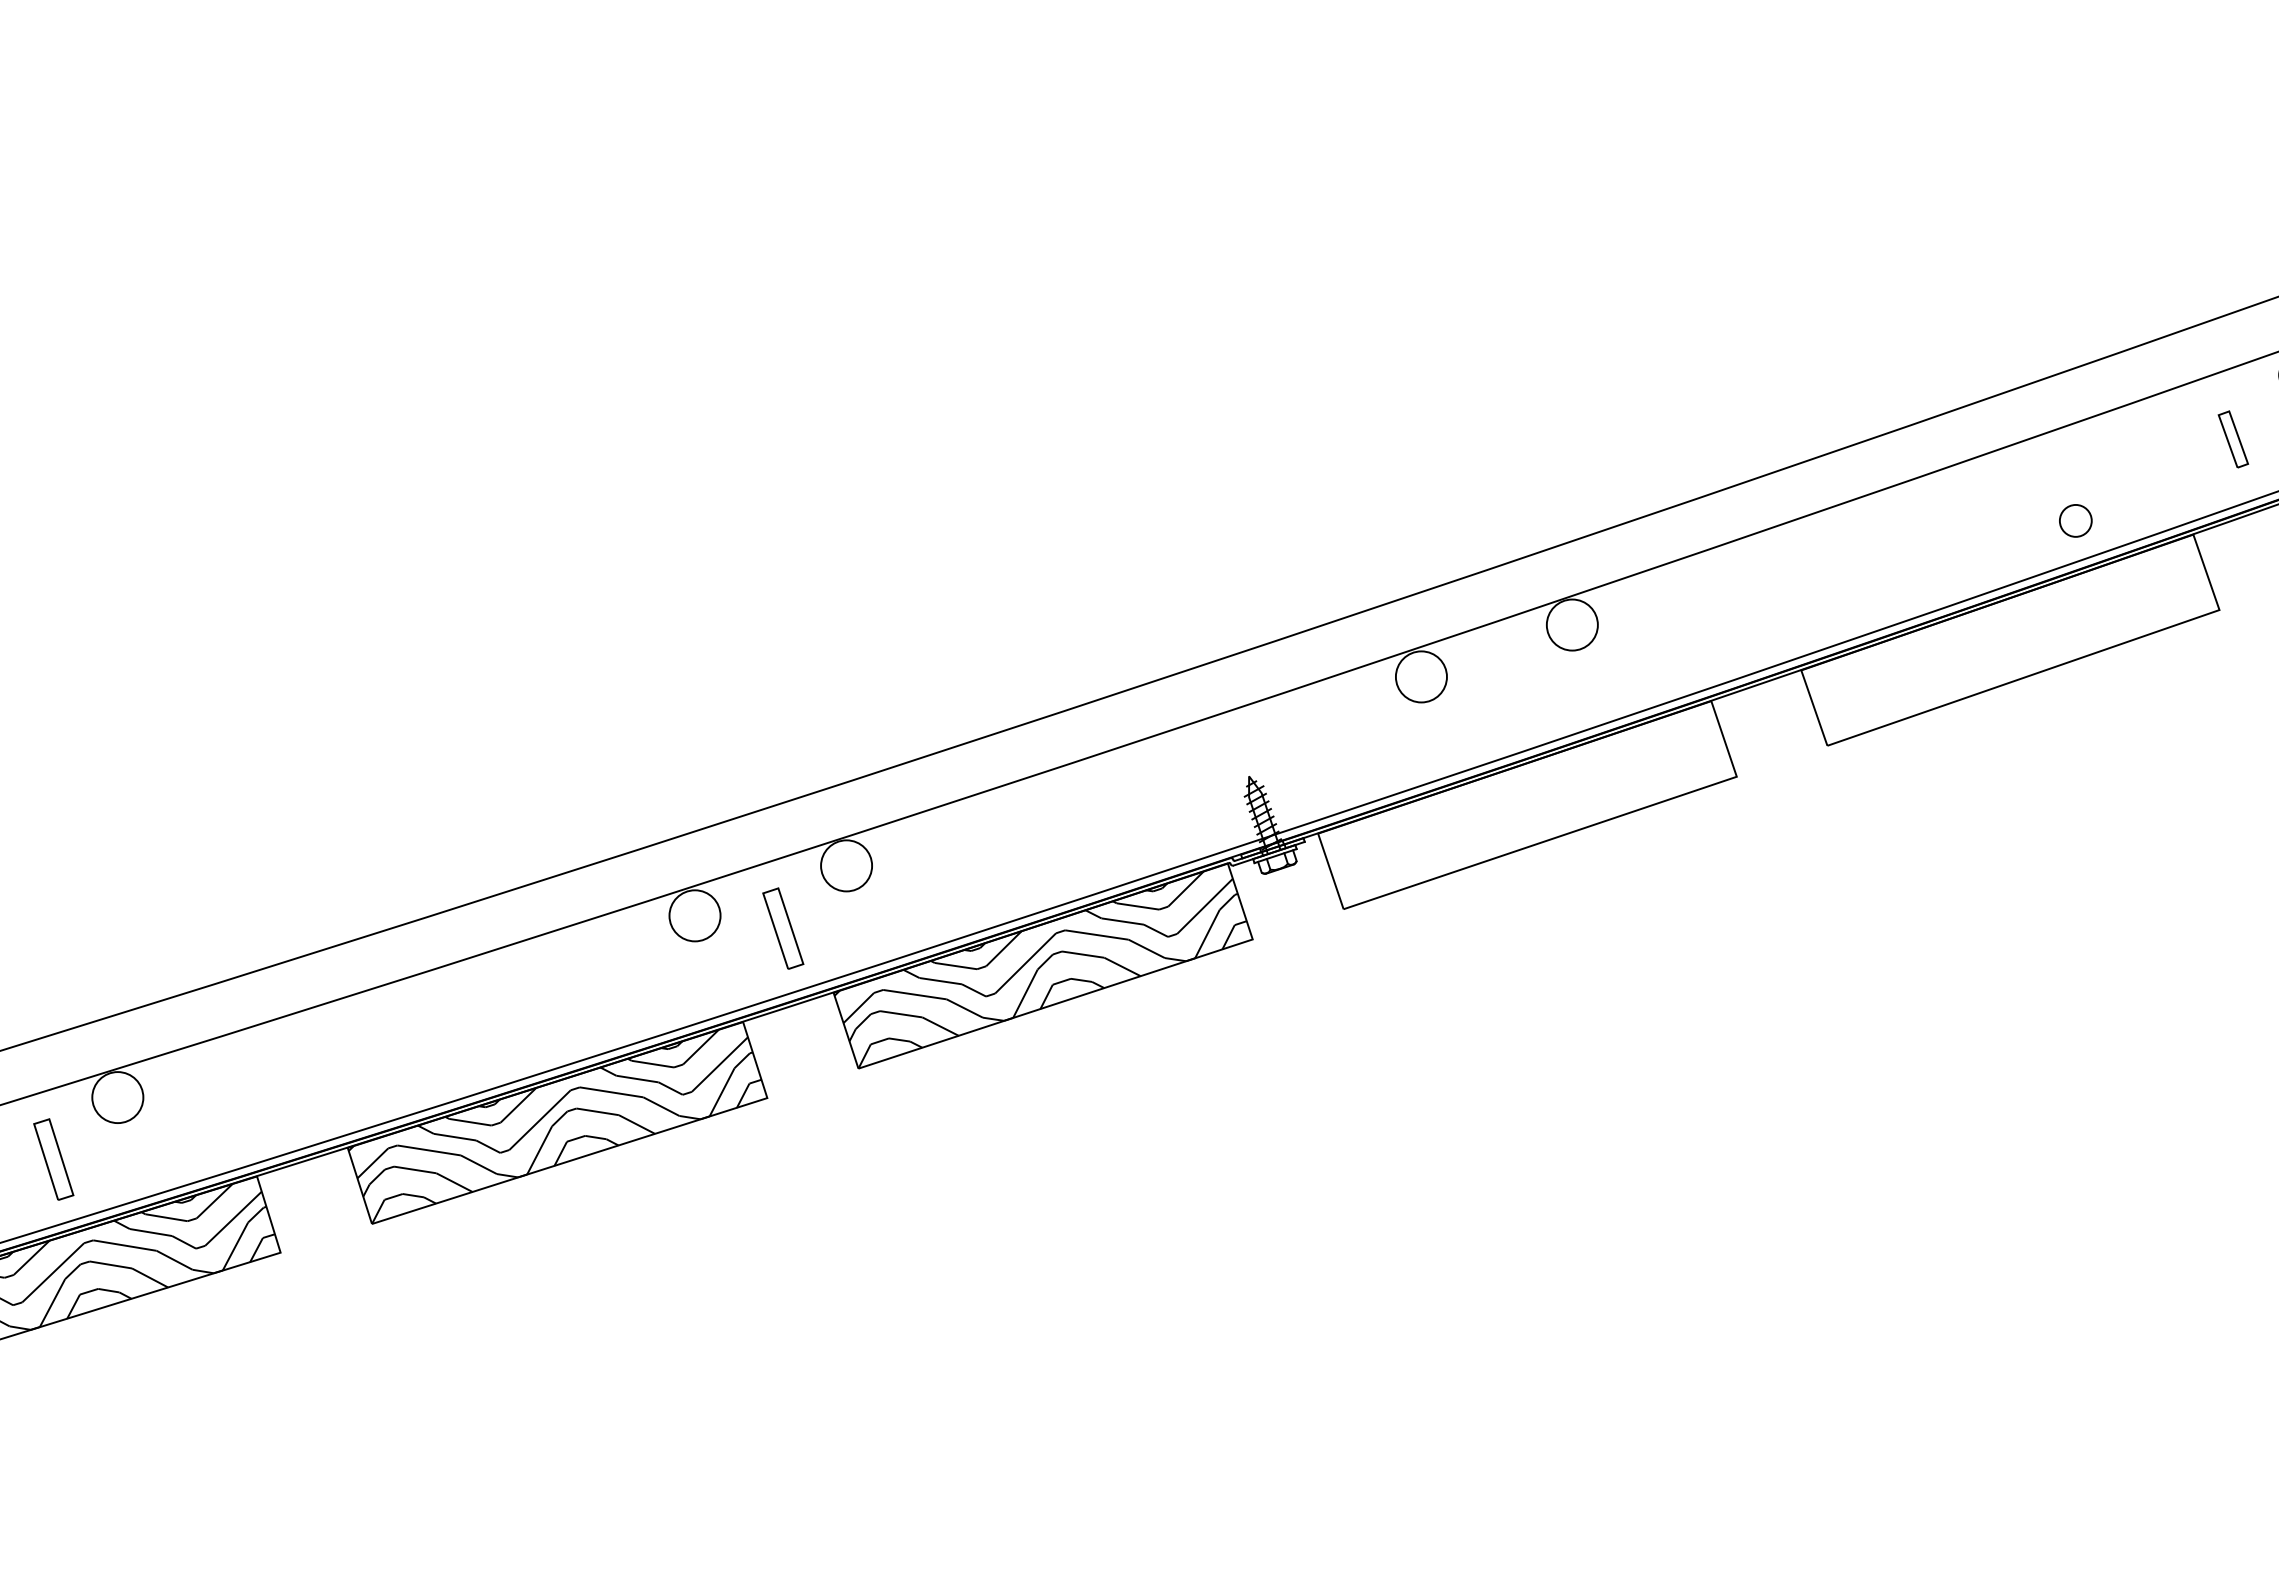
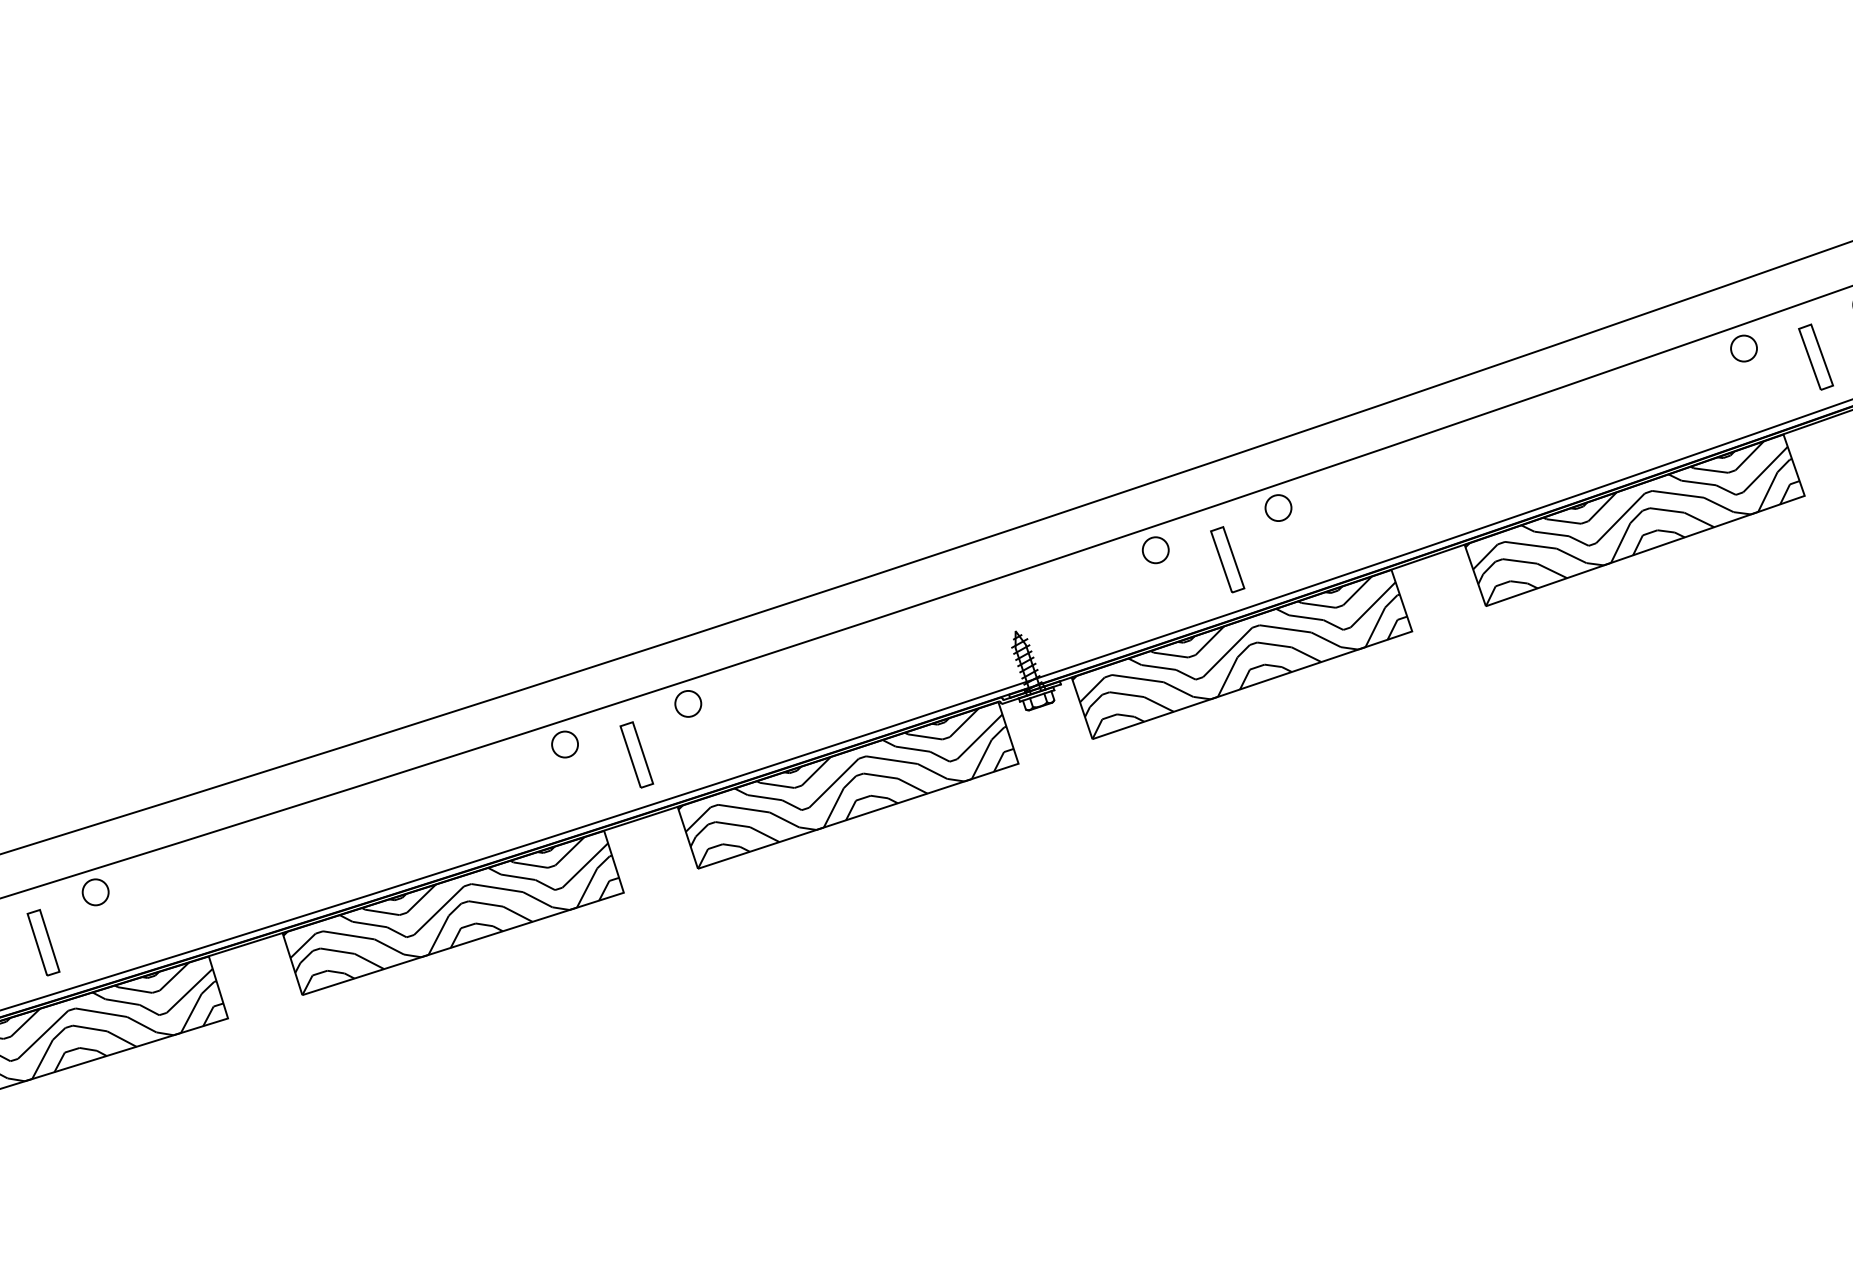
part: (2233, 439) -> (1816, 357), size x1.43
circle: (2075, 520) -> (1743, 348), moved
circle: (1572, 625) -> (1278, 508), size x0.62
hatch: (2007, 644) -> (1632, 523), added
circle: (1421, 676) -> (1155, 549), size x0.62
part: (1509, 688) -> (1227, 559), added
hatch: (1524, 809) -> (1239, 658), added
circle: (846, 865) -> (688, 703), size x0.62
circle: (694, 915) -> (564, 744), size x0.62
circle: (117, 1097) -> (95, 892), size x0.62

